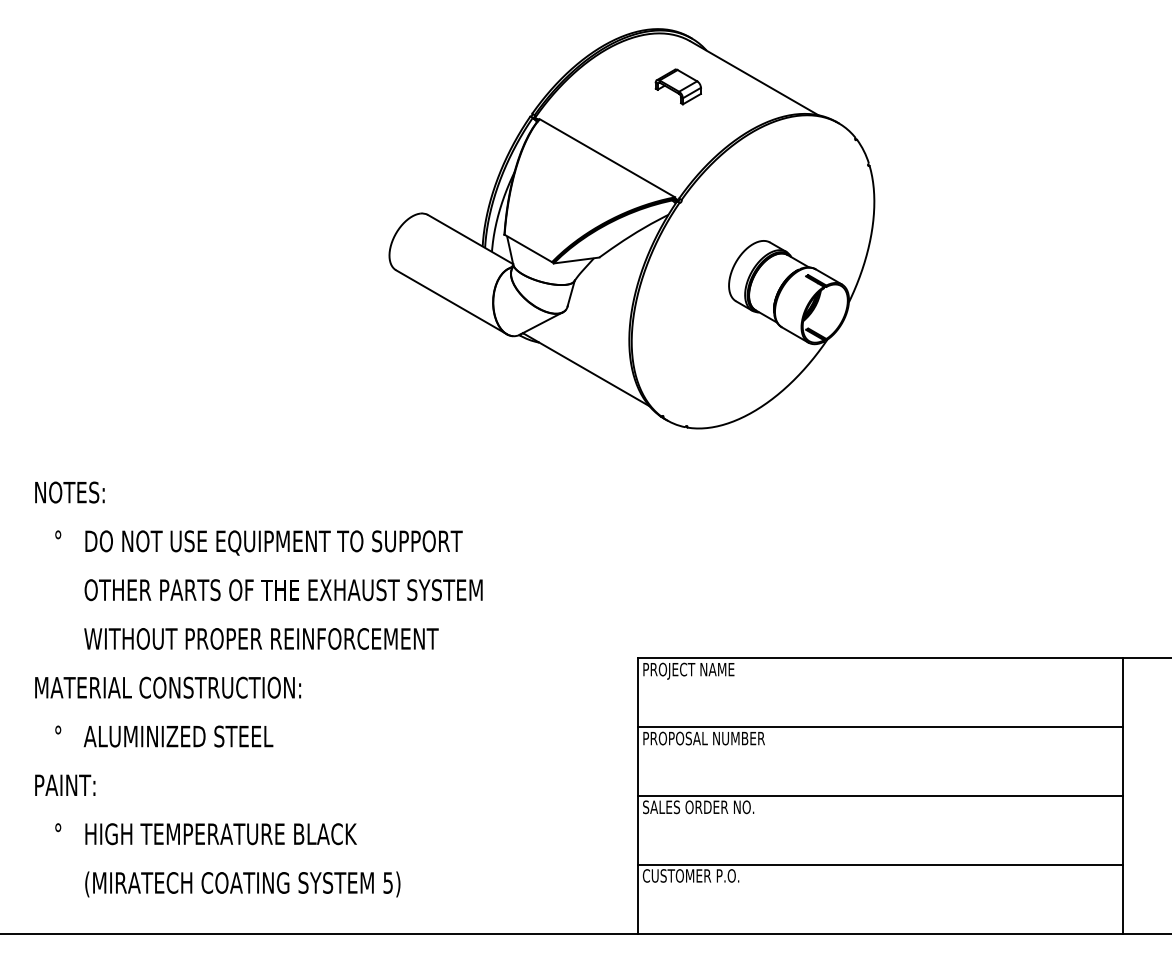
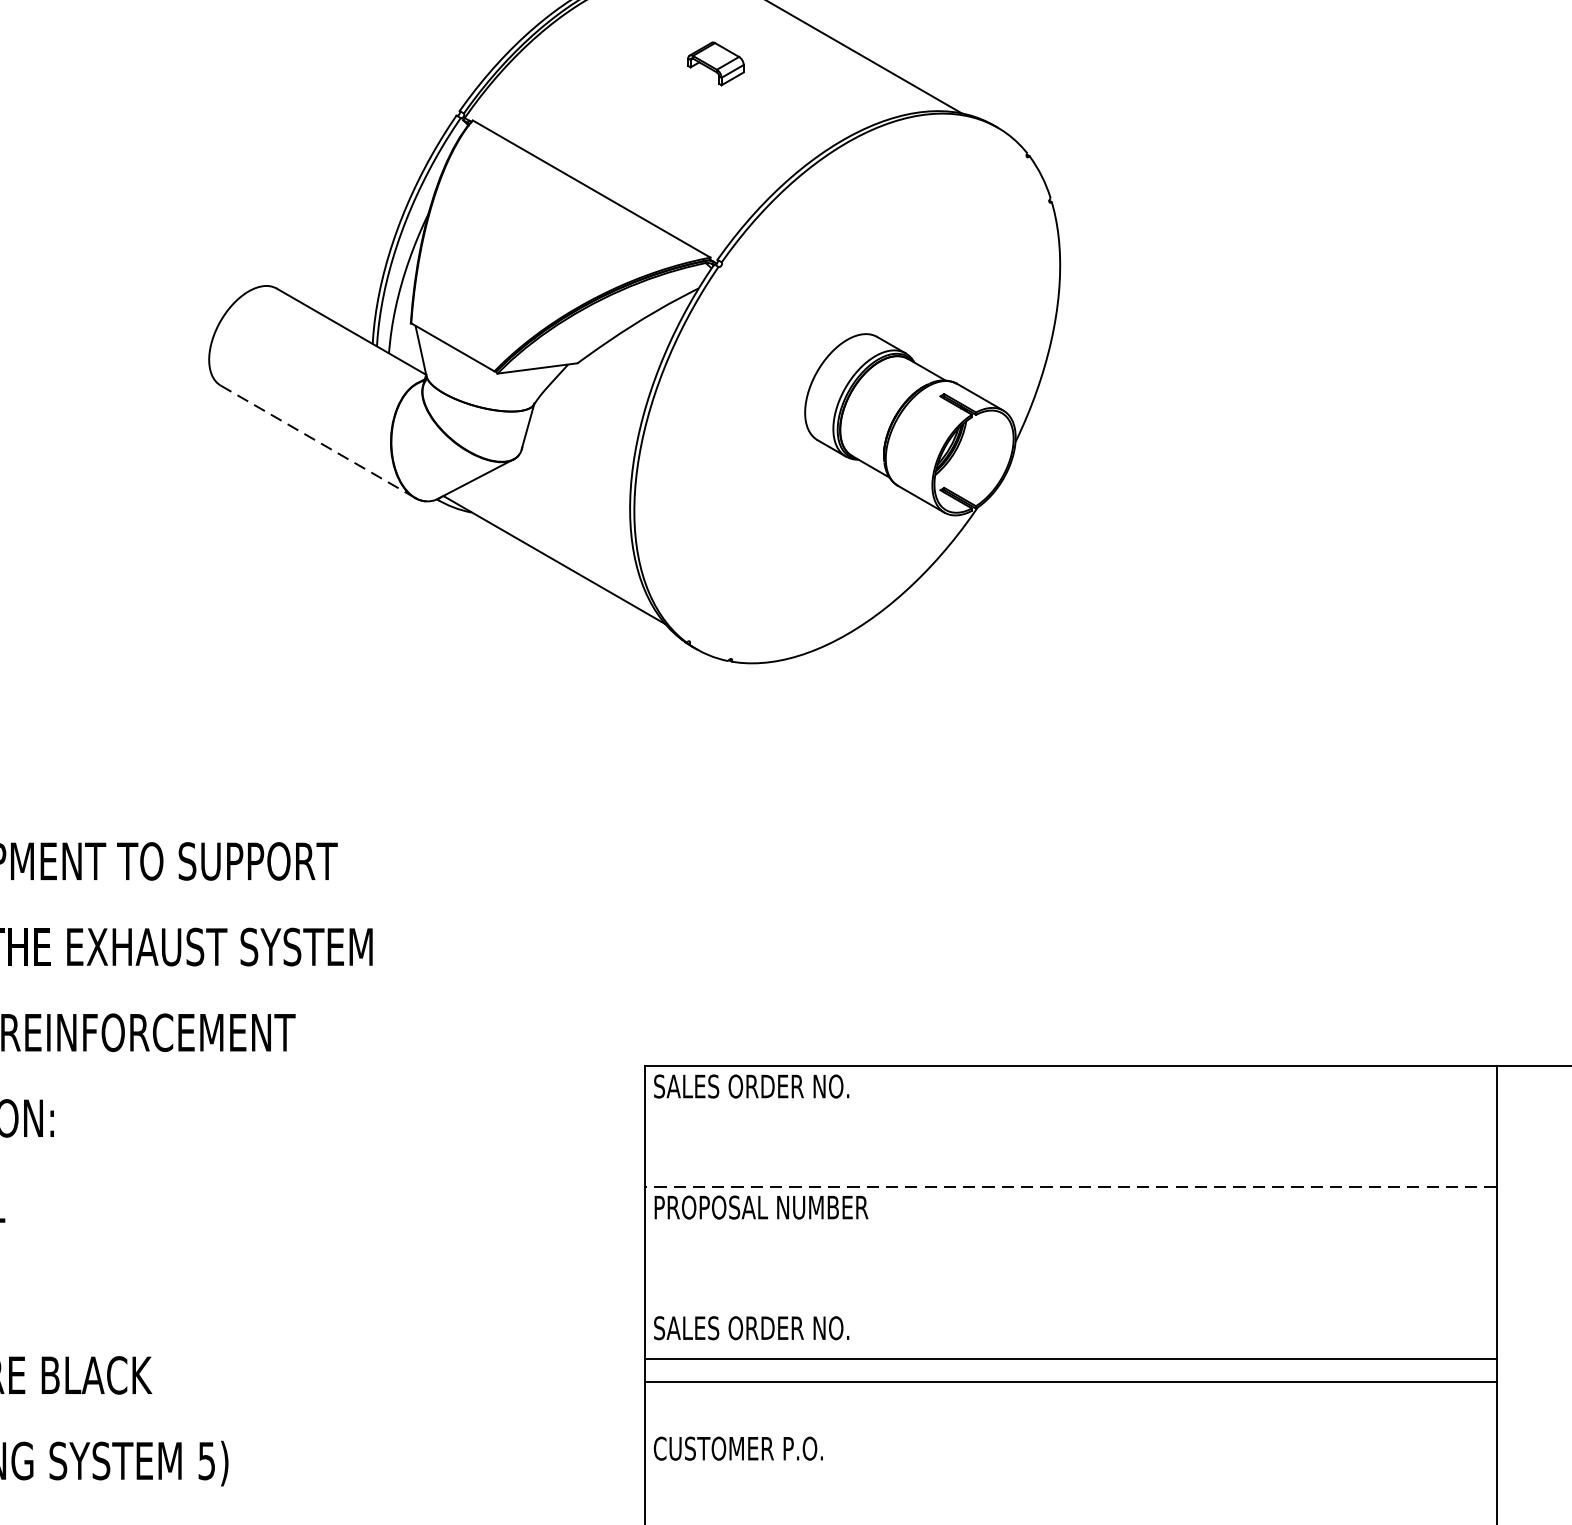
part: (677, 86) -> (714, 63), size x0.7
line: (450, 301) -> (316, 440), solid -> dashed
text: (698, 670) -> (751, 1088), PROJECT NAME -> SALES ORDER NO.
line: (880, 727) -> (1070, 1188), solid -> dashed
line: (880, 796) -> (1070, 1382), moved
line: (880, 864) -> (1070, 1358), moved

